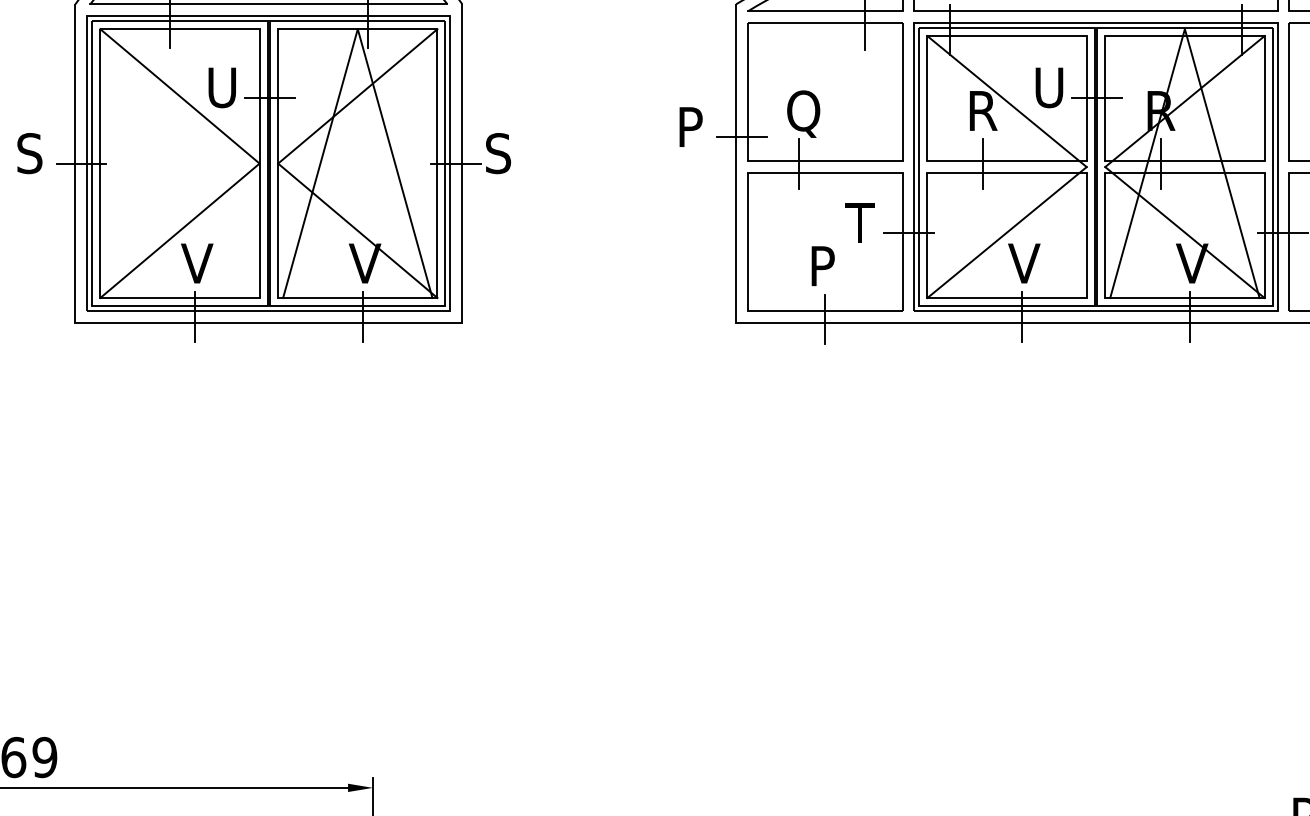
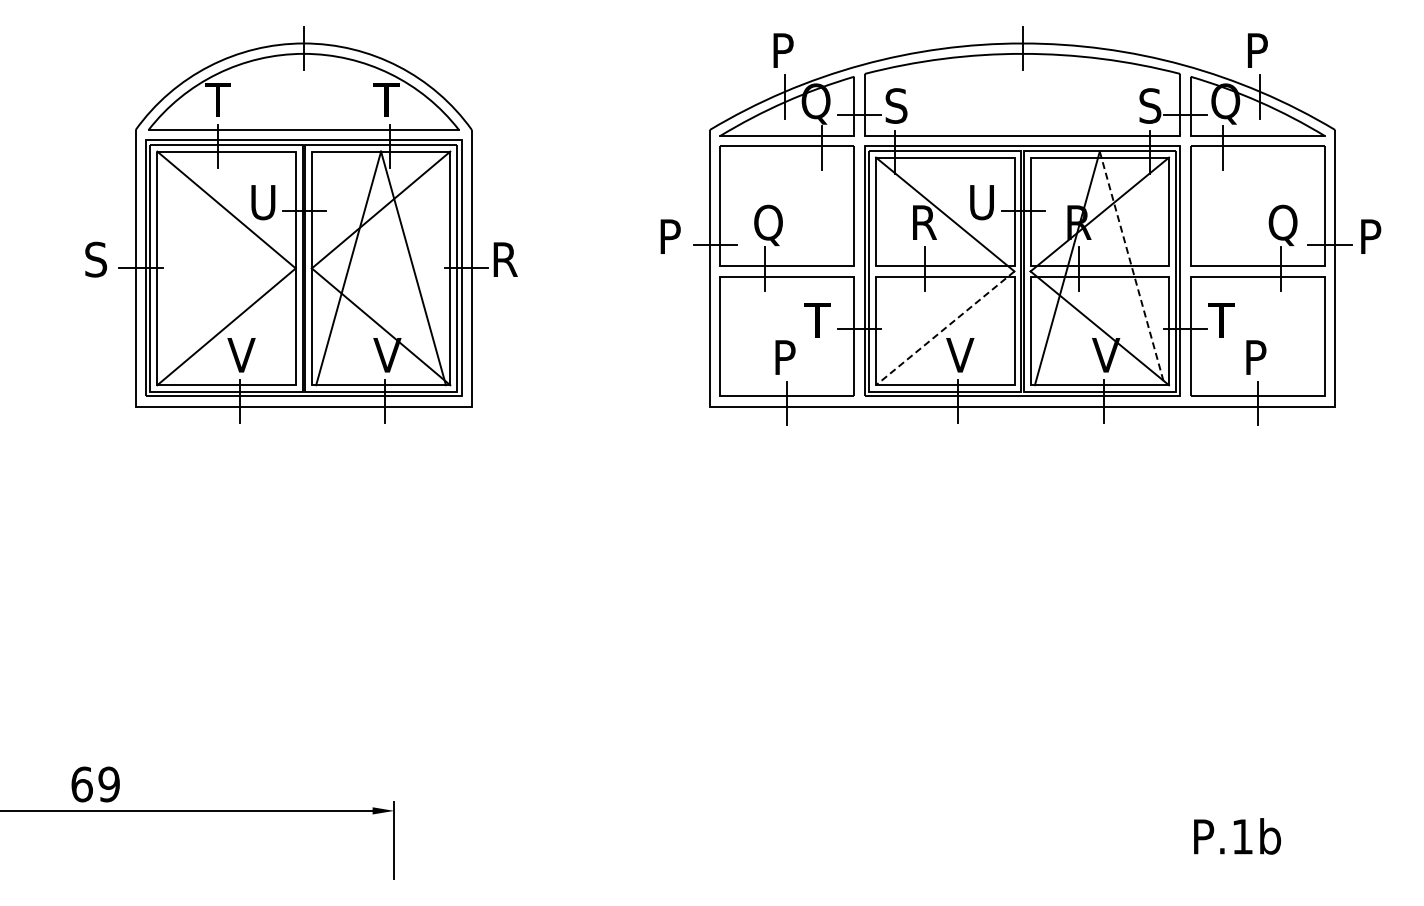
text: (499, 153) -> (504, 259), S -> R
line: (1222, 163) -> (1132, 268), solid -> dashed
line: (1007, 232) -> (945, 328), solid -> dashed

